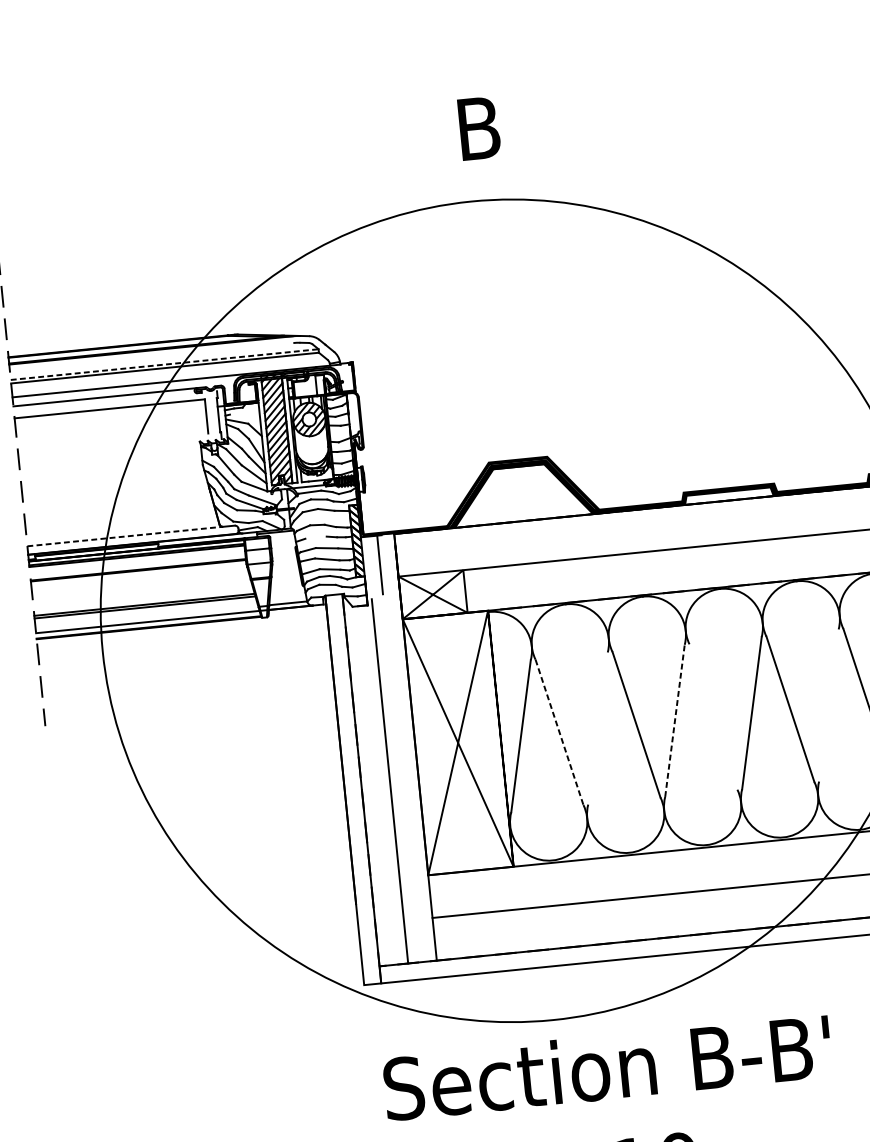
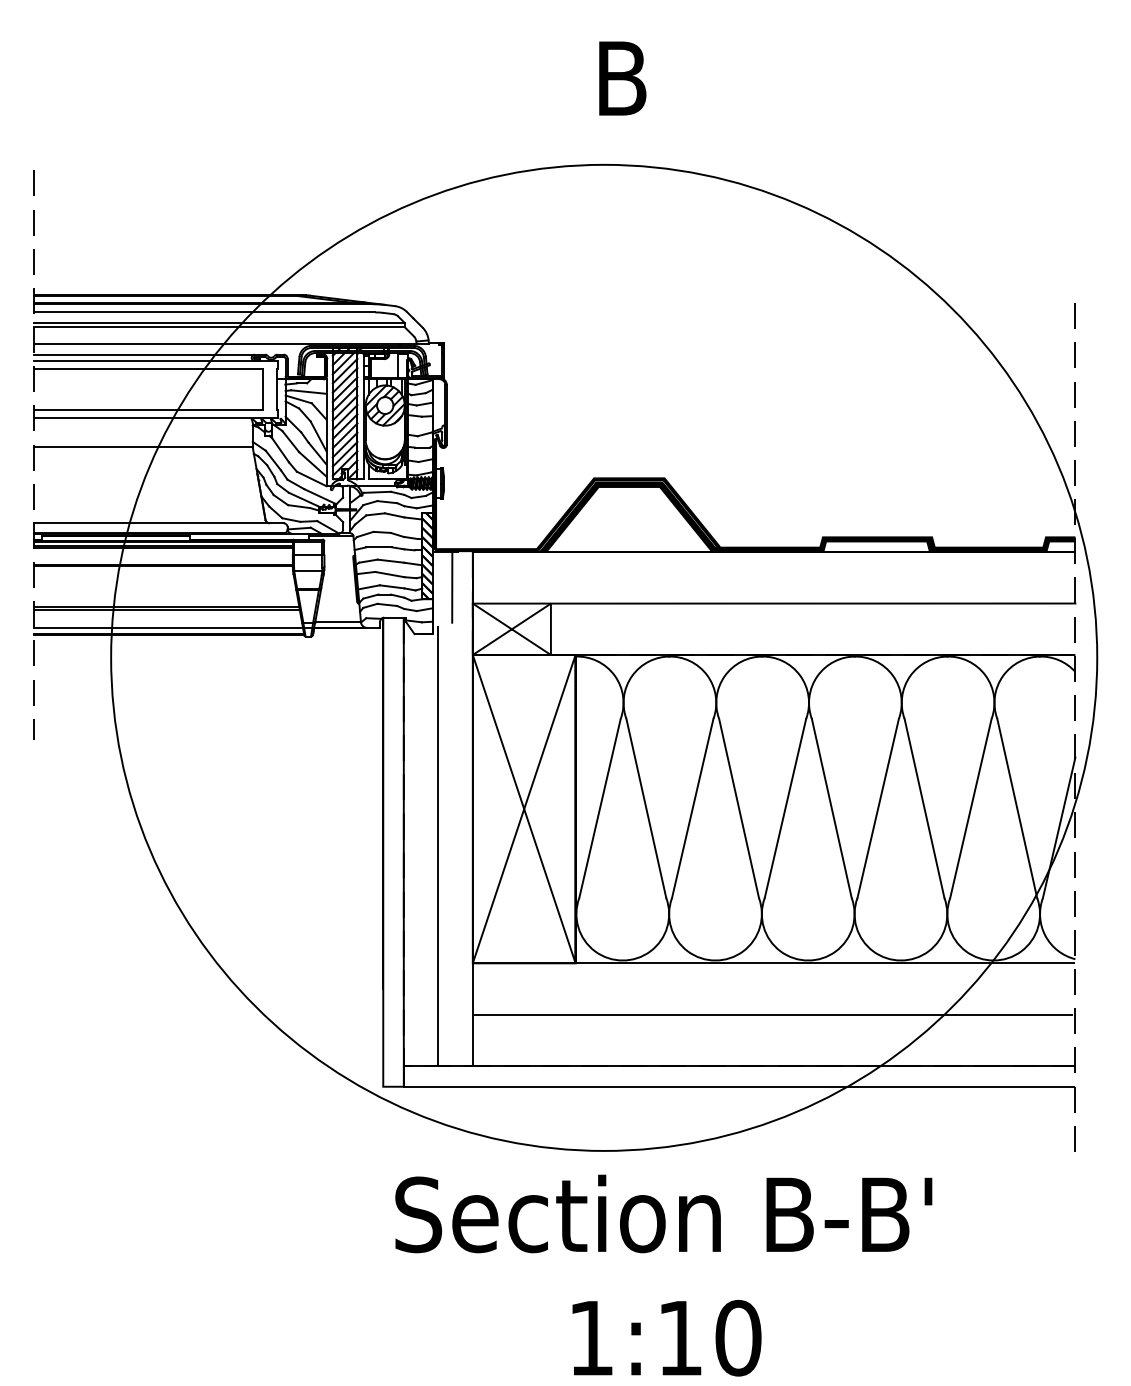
line: (151, 357) -> (204, 312), added
line: (164, 364) -> (219, 322), dashed -> solid
line: (114, 401) -> (155, 360), added
line: (244, 414) -> (308, 391), added
line: (112, 443) -> (147, 410), added
line: (119, 449) -> (155, 418), added
line: (111, 474) -> (142, 447), added
line: (125, 536) -> (151, 523), dashed -> solid
line: (316, 537) -> (379, 547), added
line: (828, 705) -> (970, 808), added
line: (713, 717) -> (831, 808), added
line: (675, 720) -> (785, 808), dashed -> solid
line: (597, 728) -> (692, 808), added
line: (559, 732) -> (646, 808), dashed -> solid

